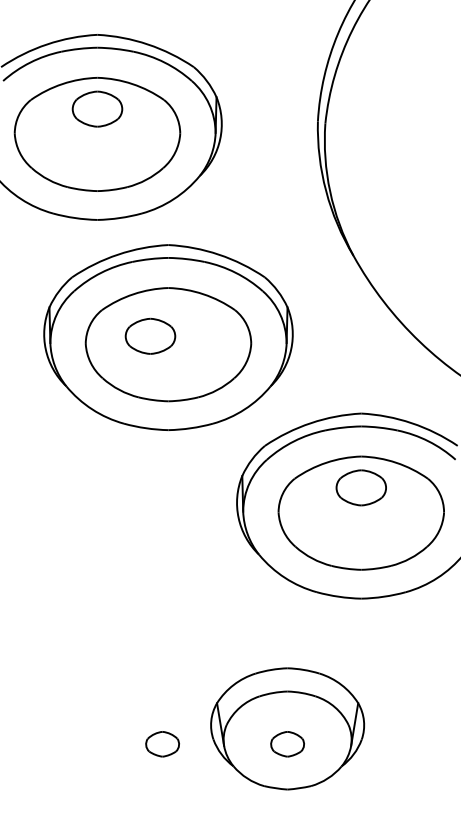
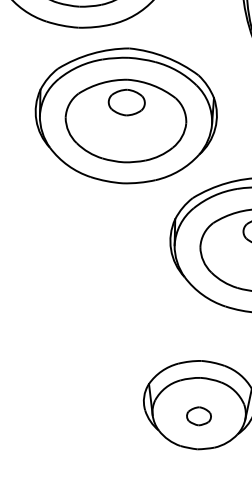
part: (150, 335) -> (126, 101), moved
part: (162, 744) -> (107, 412), removed

